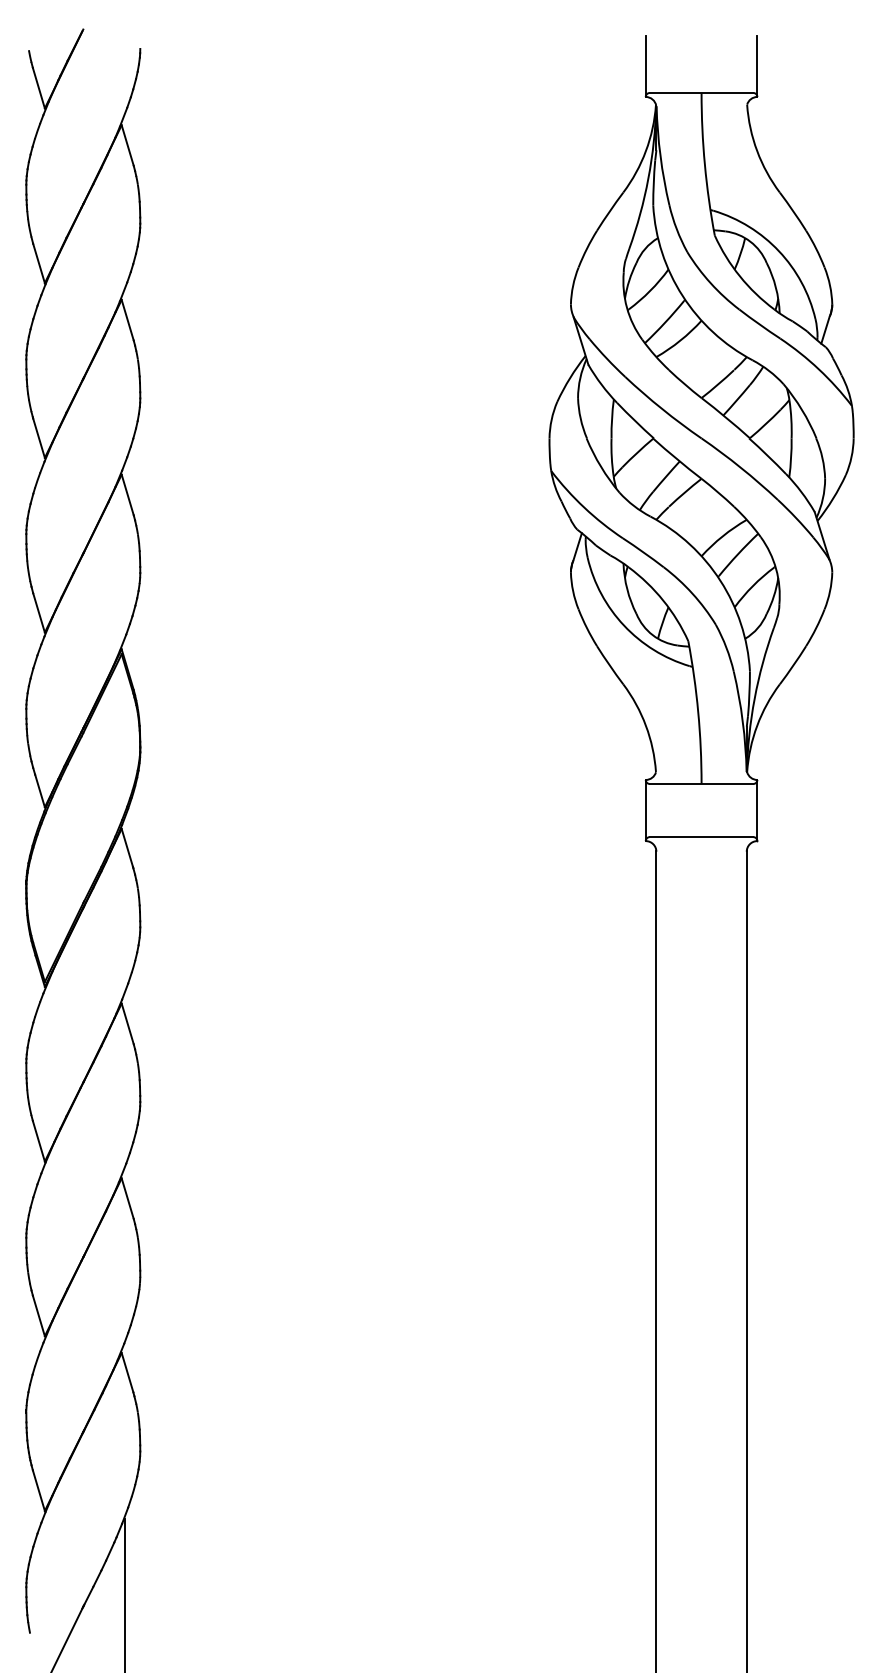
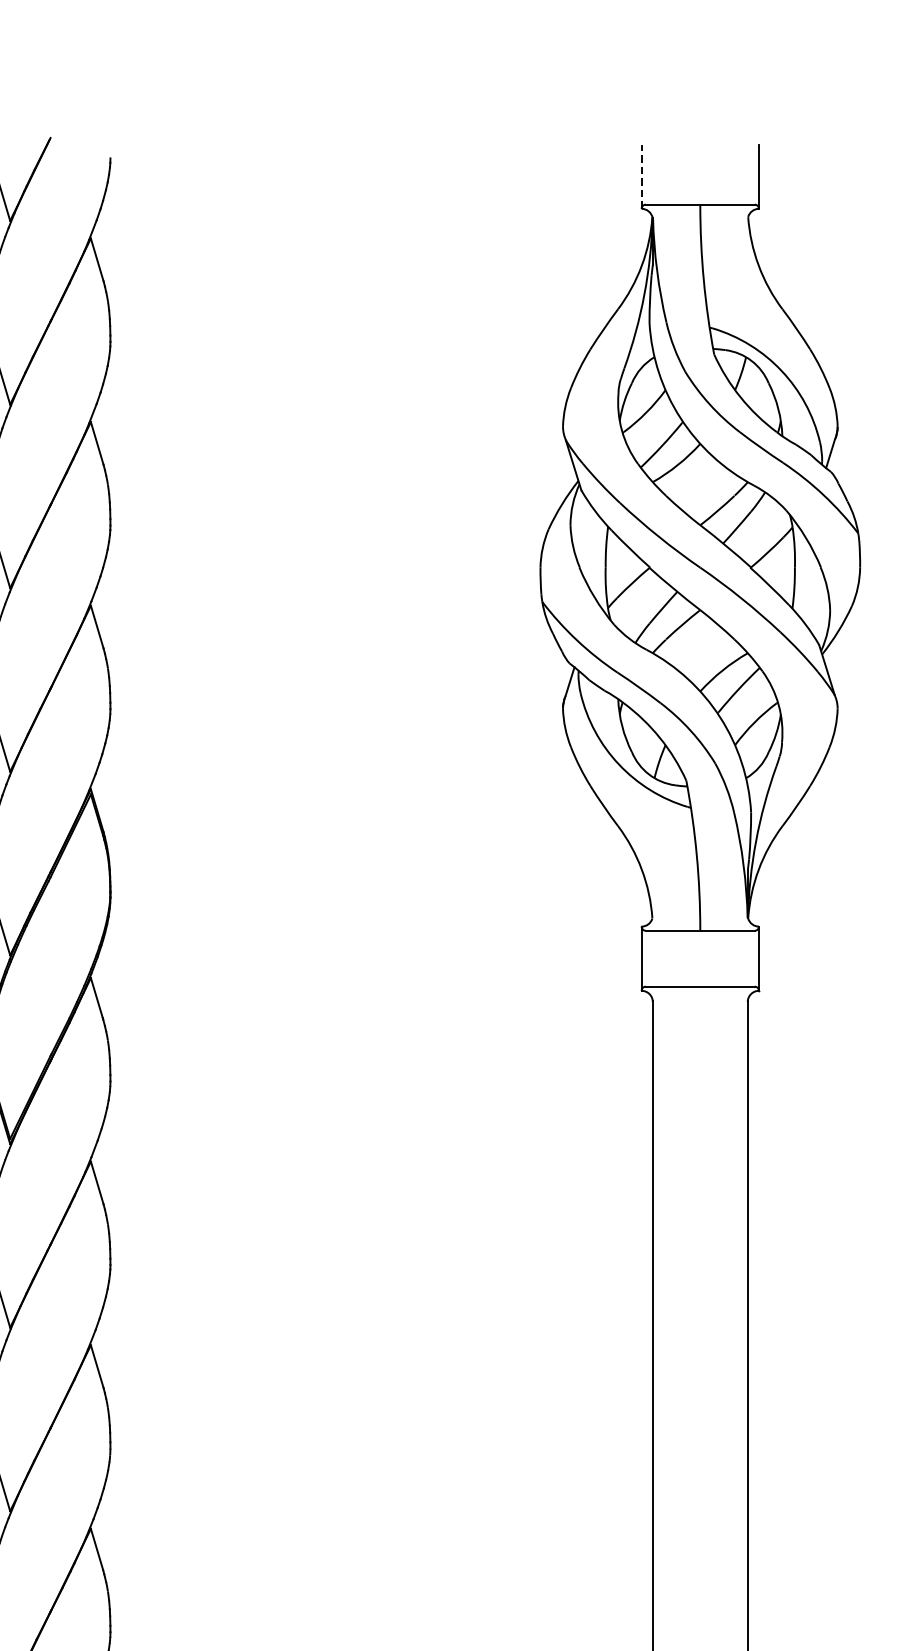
line: (645, 66) -> (641, 176), solid -> dashed

